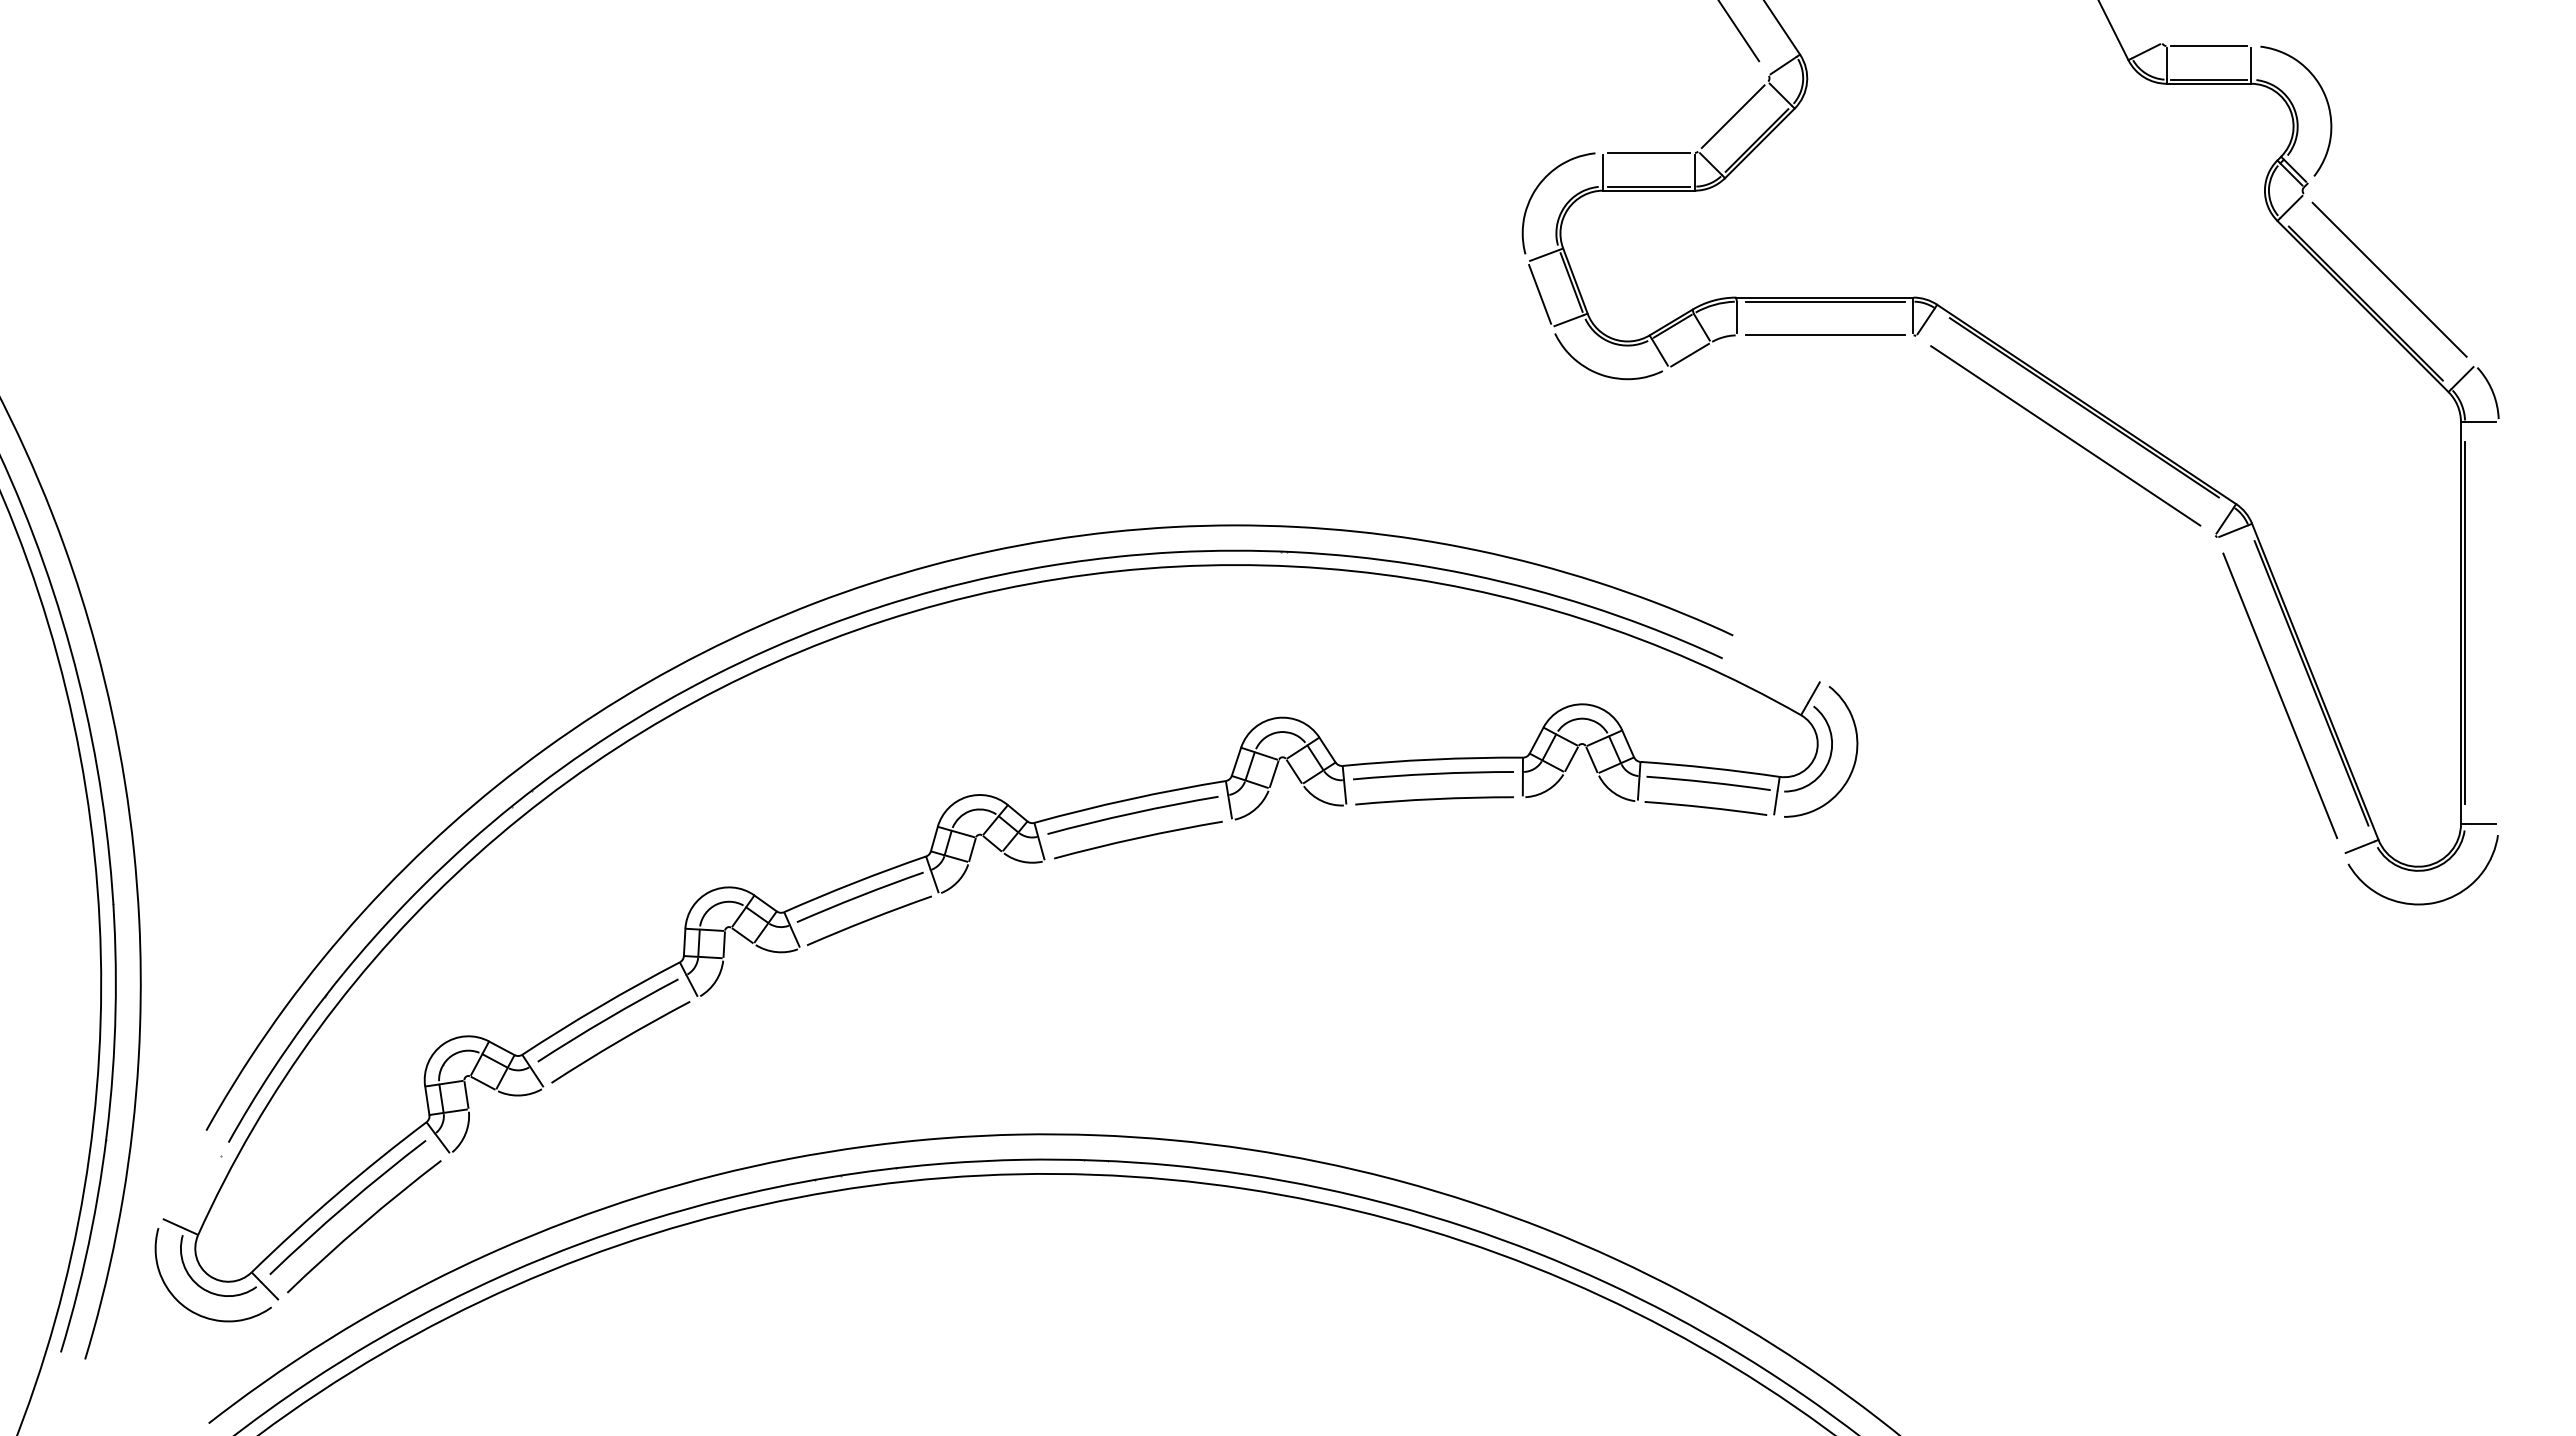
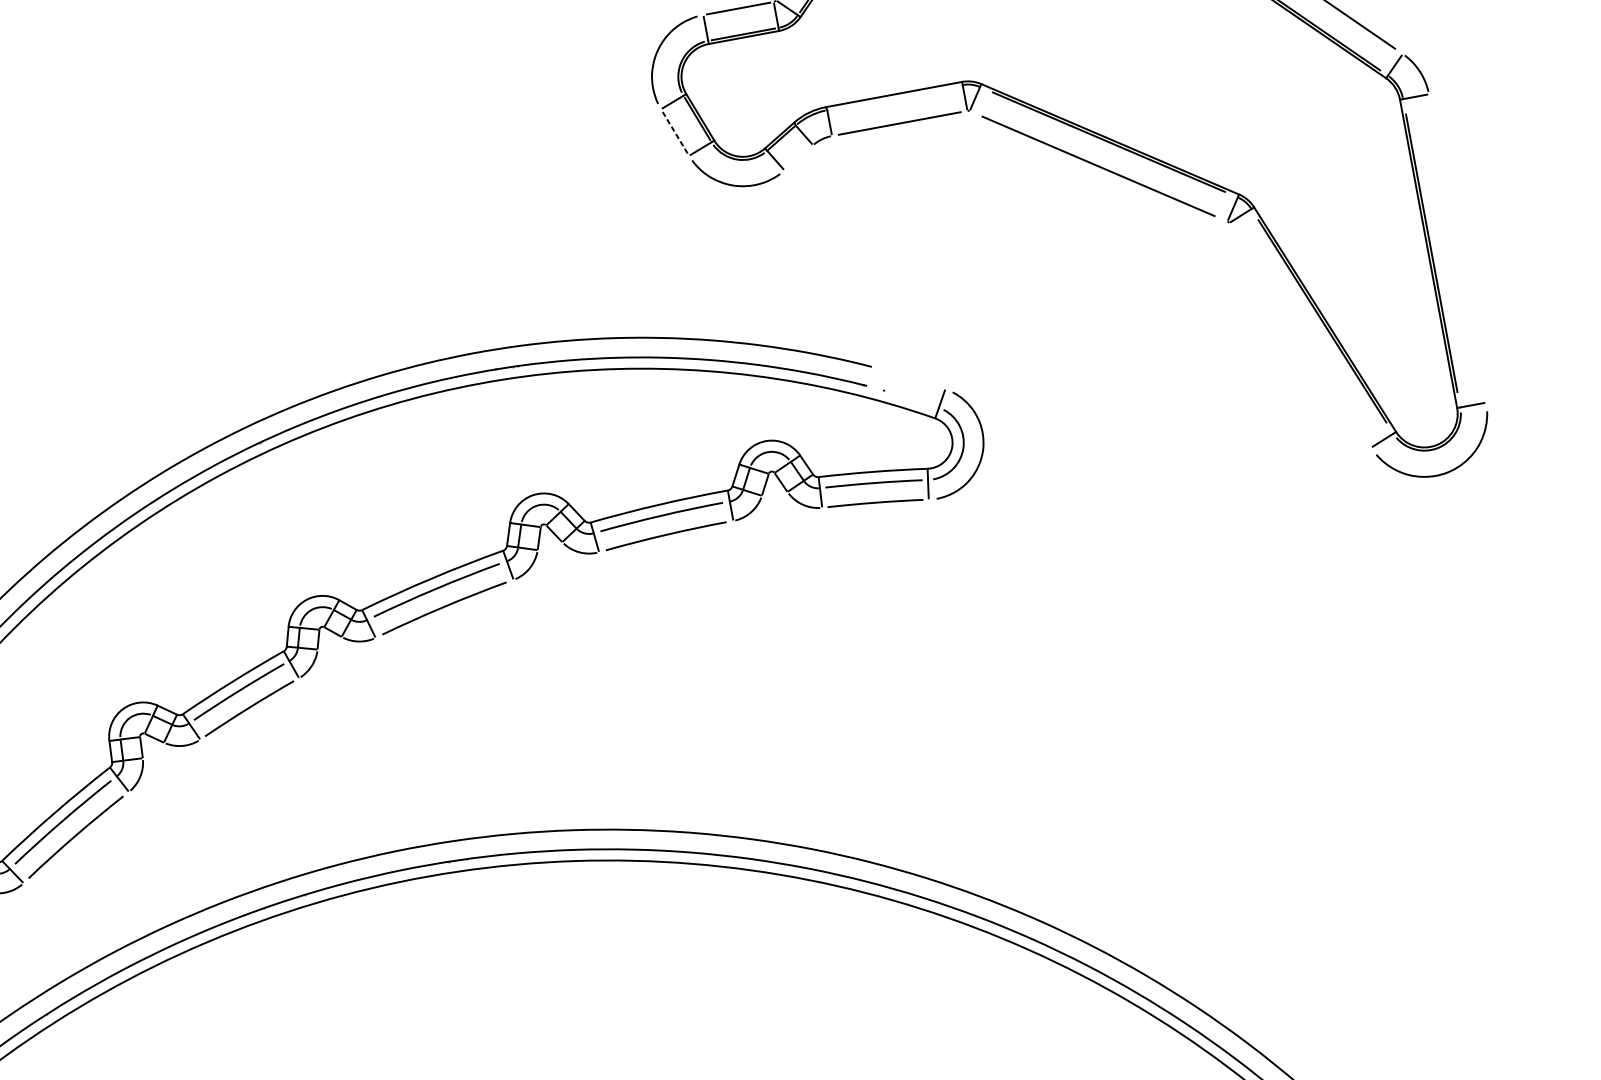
line: (1539, 293) -> (674, 131), solid -> dashed
line: (1824, 301) -> (894, 97), removed
line: (1689, 354) -> (798, 157), removed
line: (2280, 695) -> (1300, 335), removed

